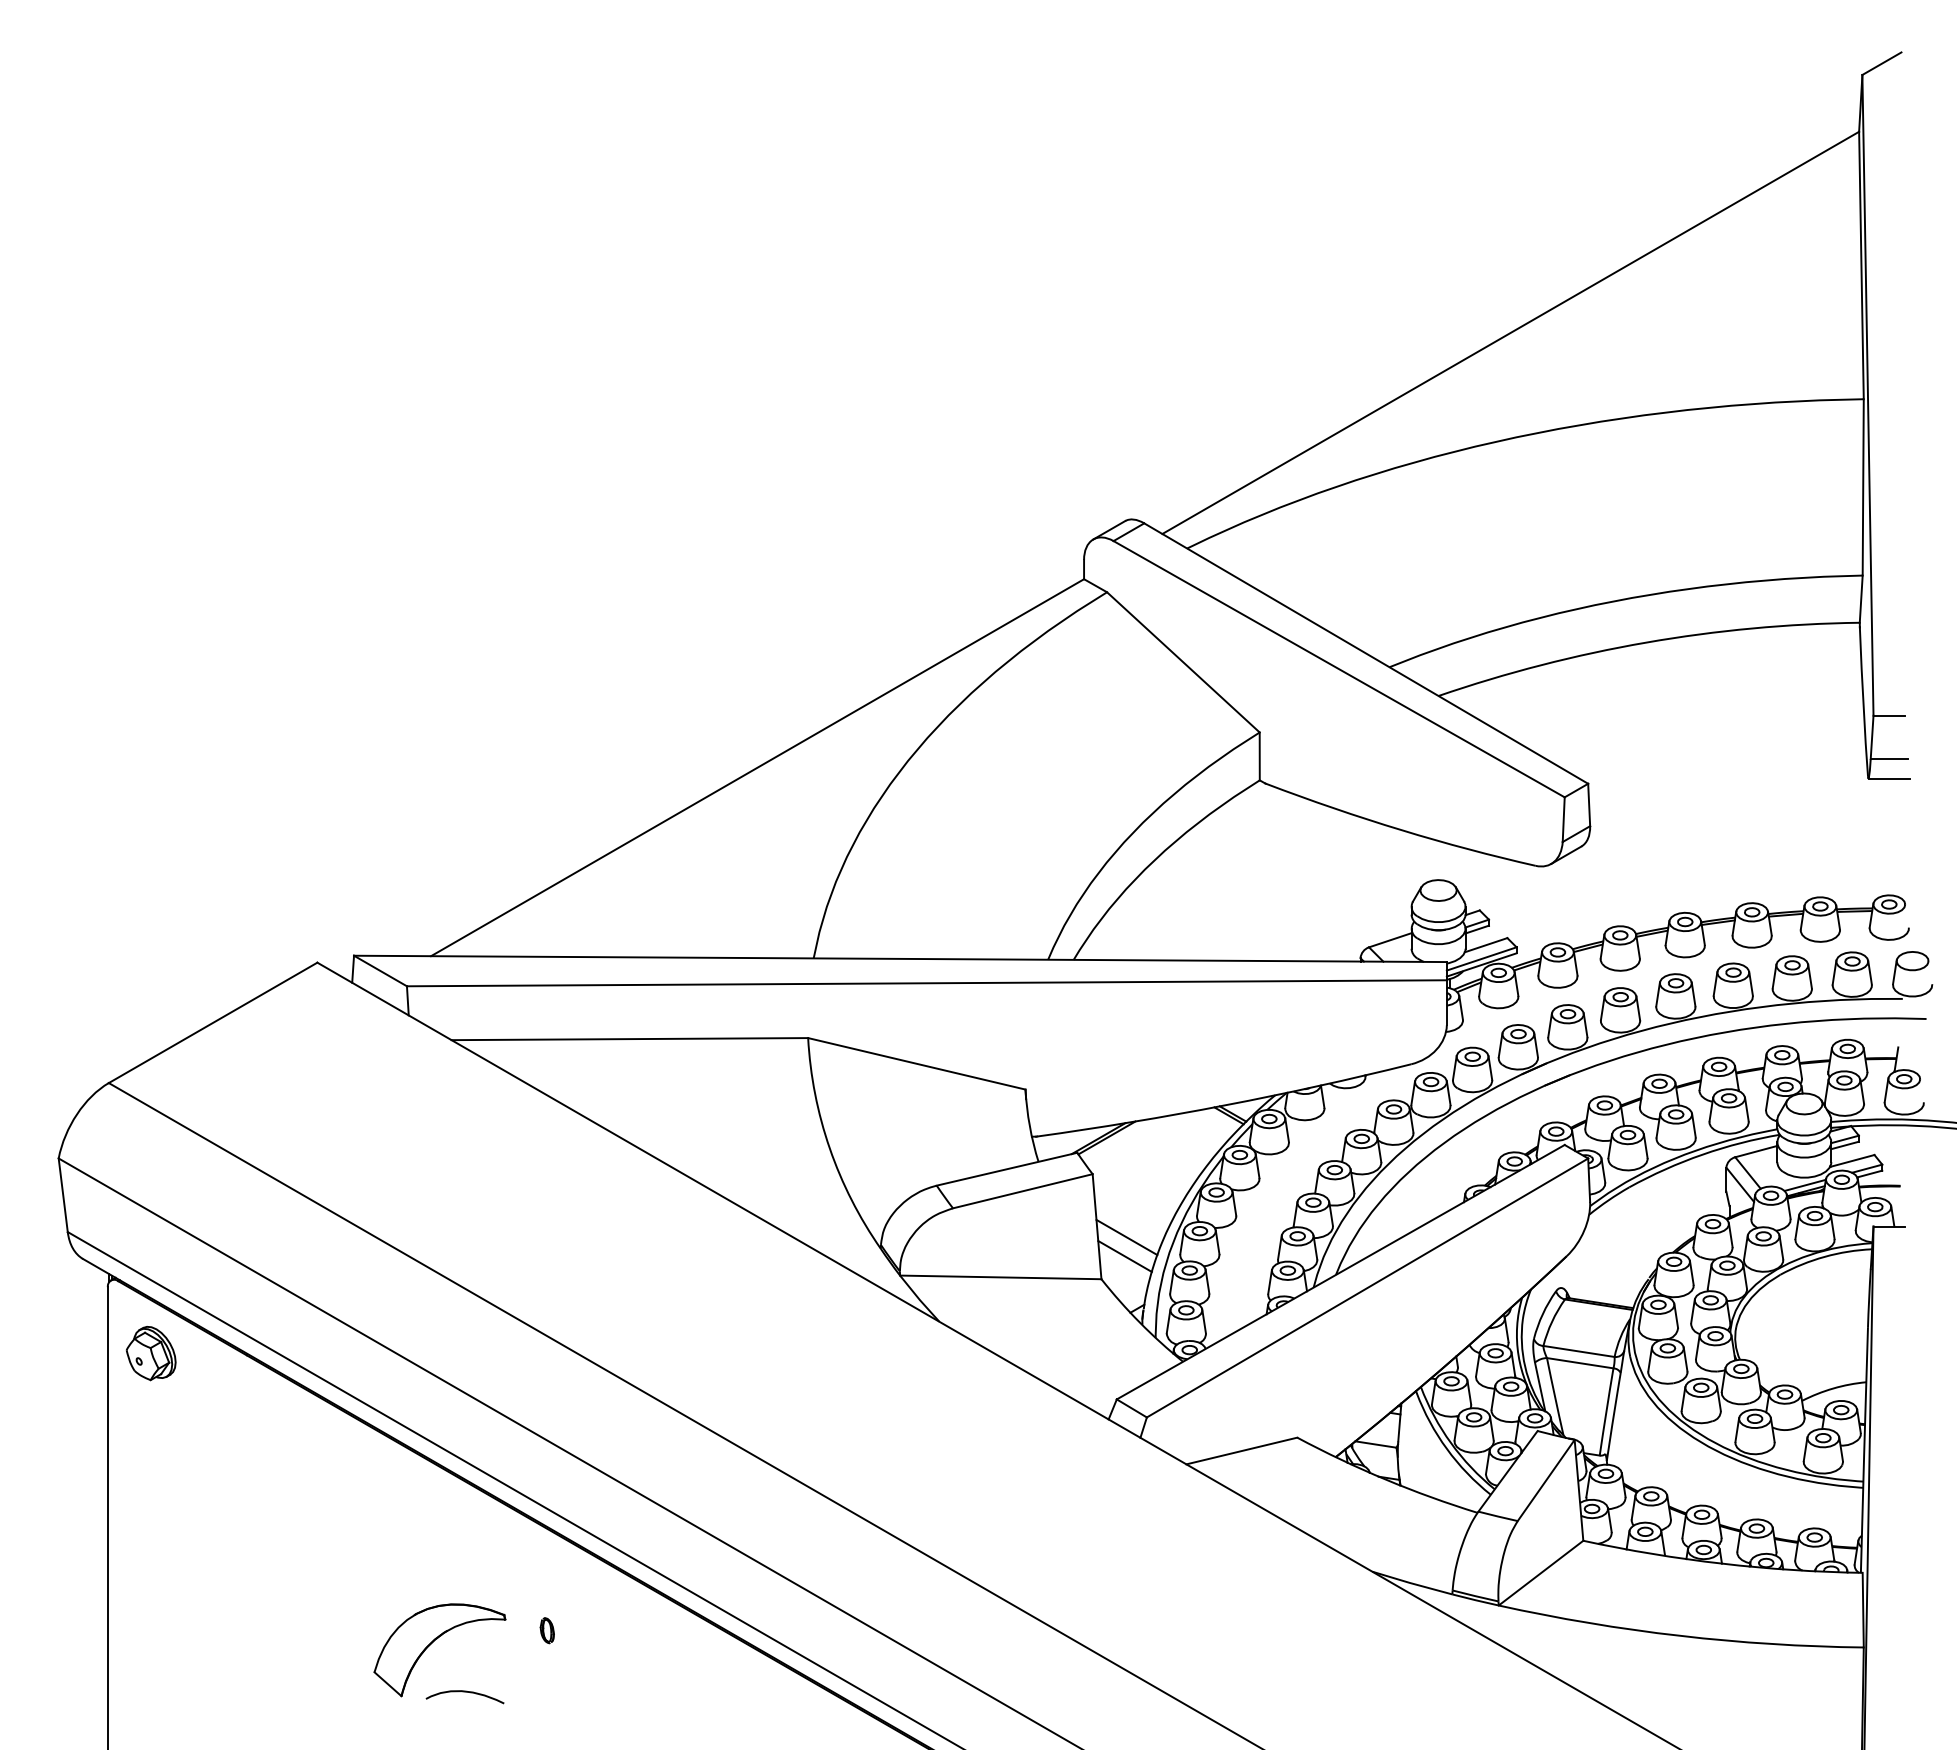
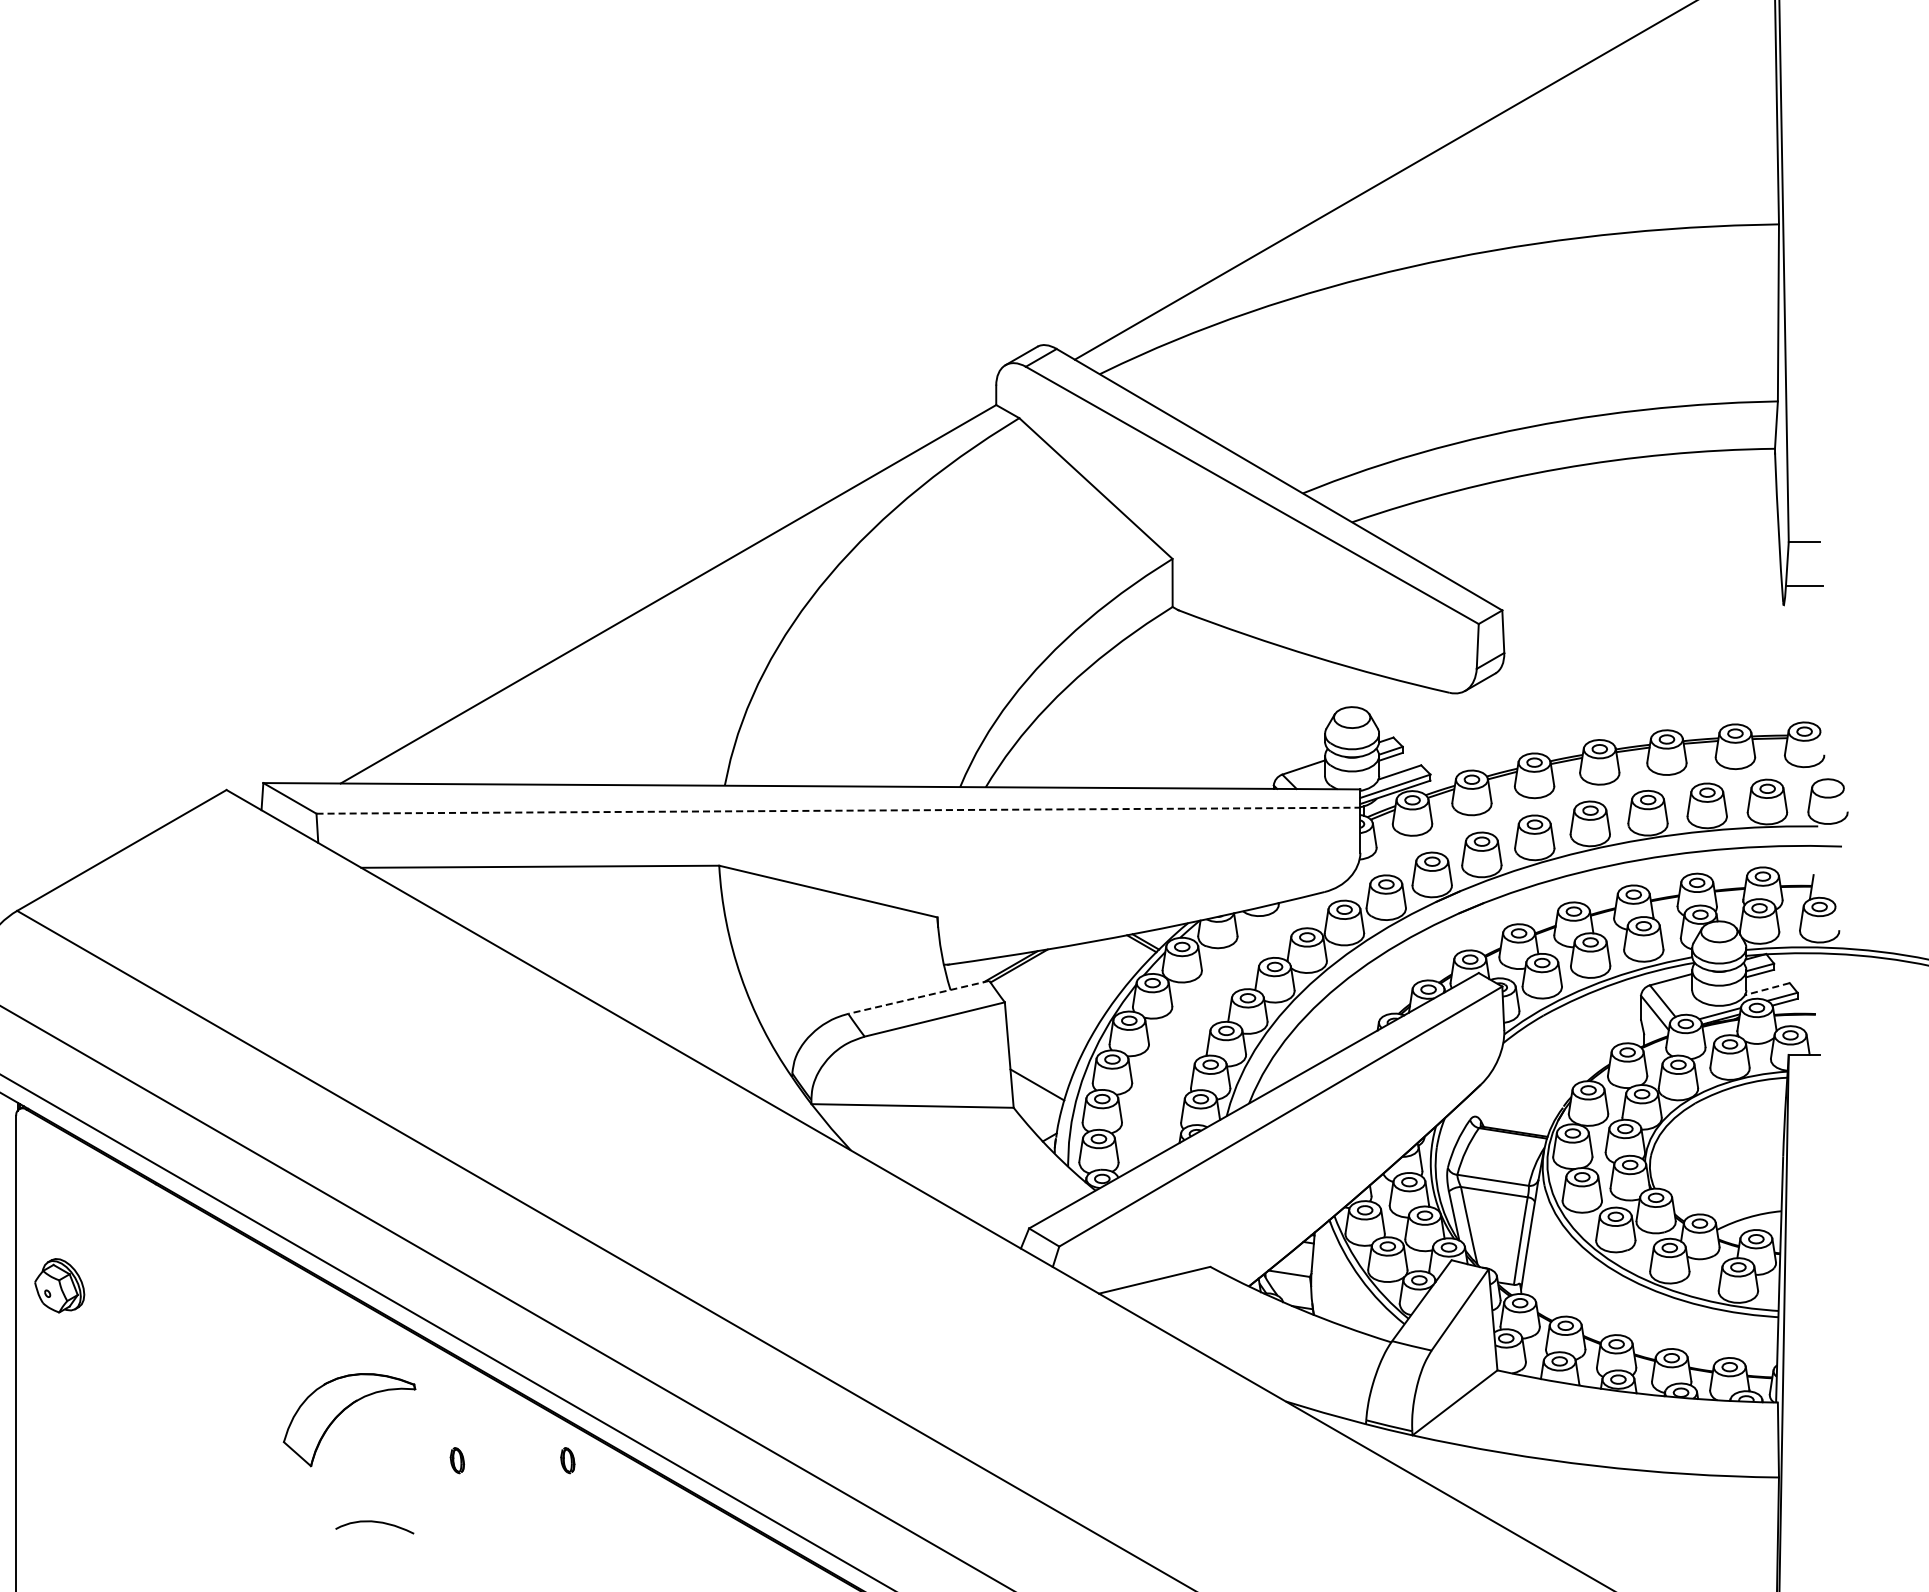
line: (1889, 778) -> (1804, 605), removed
line: (926, 983) -> (838, 810), solid -> dashed
line: (1851, 1161) -> (1766, 989), solid -> dashed
line: (1006, 1169) -> (918, 997), solid -> dashed
line: (1126, 1237) -> (1038, 1065), removed
part: (150, 1353) -> (59, 1285), moved
part: (656, 1630) -> (567, 1460), added
part: (432, 1643) -> (342, 1413), moved

